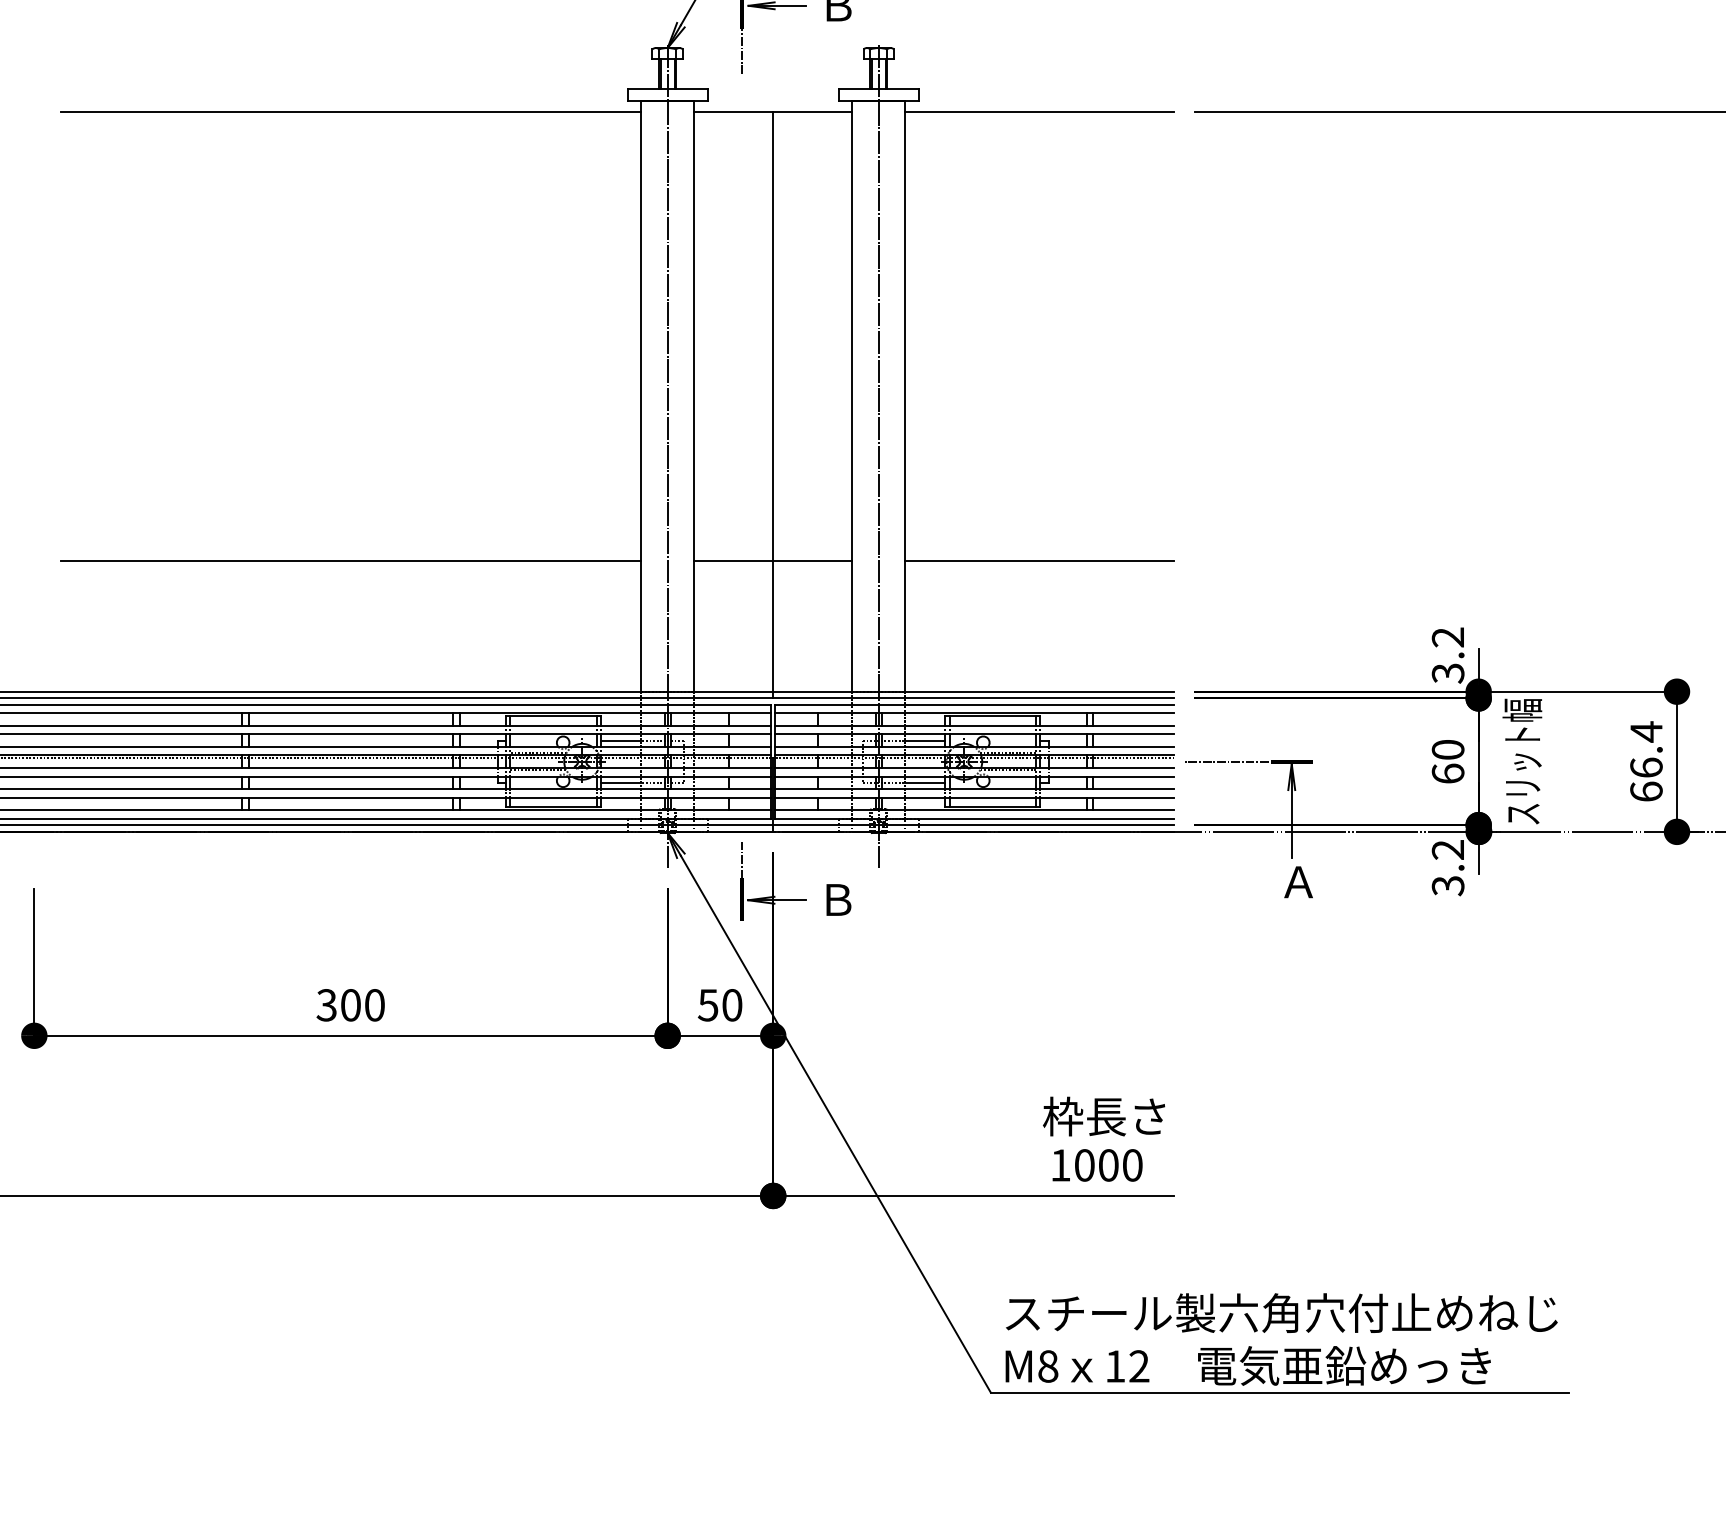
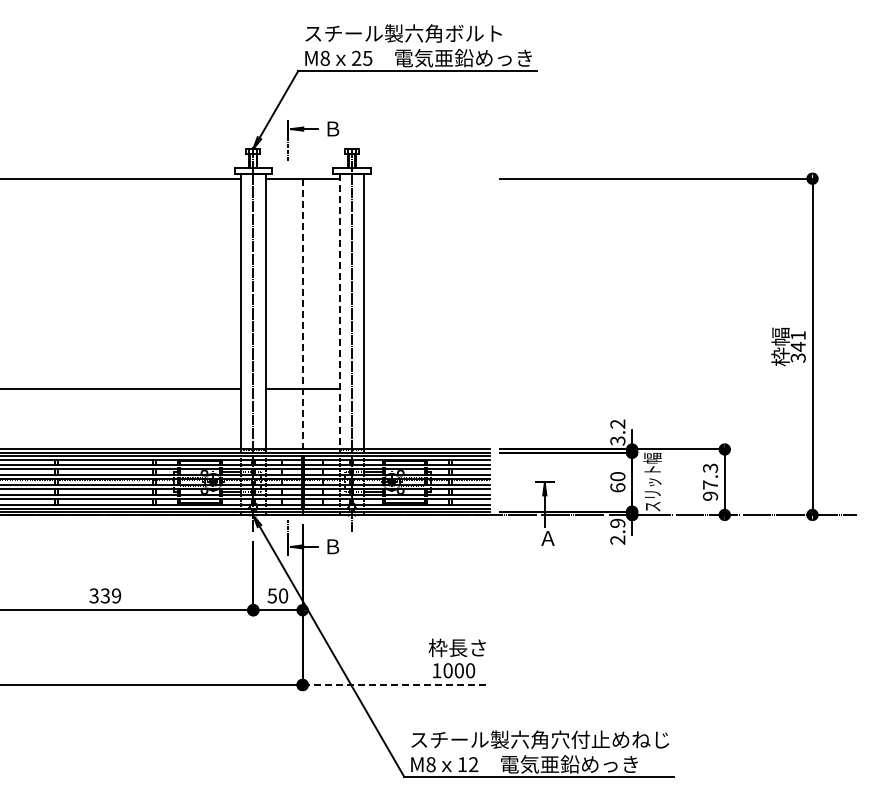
line: (1038, 111) -> (426, 178), removed
line: (852, 396) -> (339, 311), solid -> dashed
line: (772, 404) -> (302, 315), solid -> dashed
line: (1038, 561) -> (426, 388), removed
text: (1646, 760) -> (710, 481), 66.4 -> 97.3
line: (1226, 762) -> (514, 482), removed
text: (1447, 867) -> (617, 531), 3.2 -> 2.9
text: (361, 1004) -> (110, 595), 300 -> 339
line: (974, 1197) -> (396, 685), solid -> dashed

